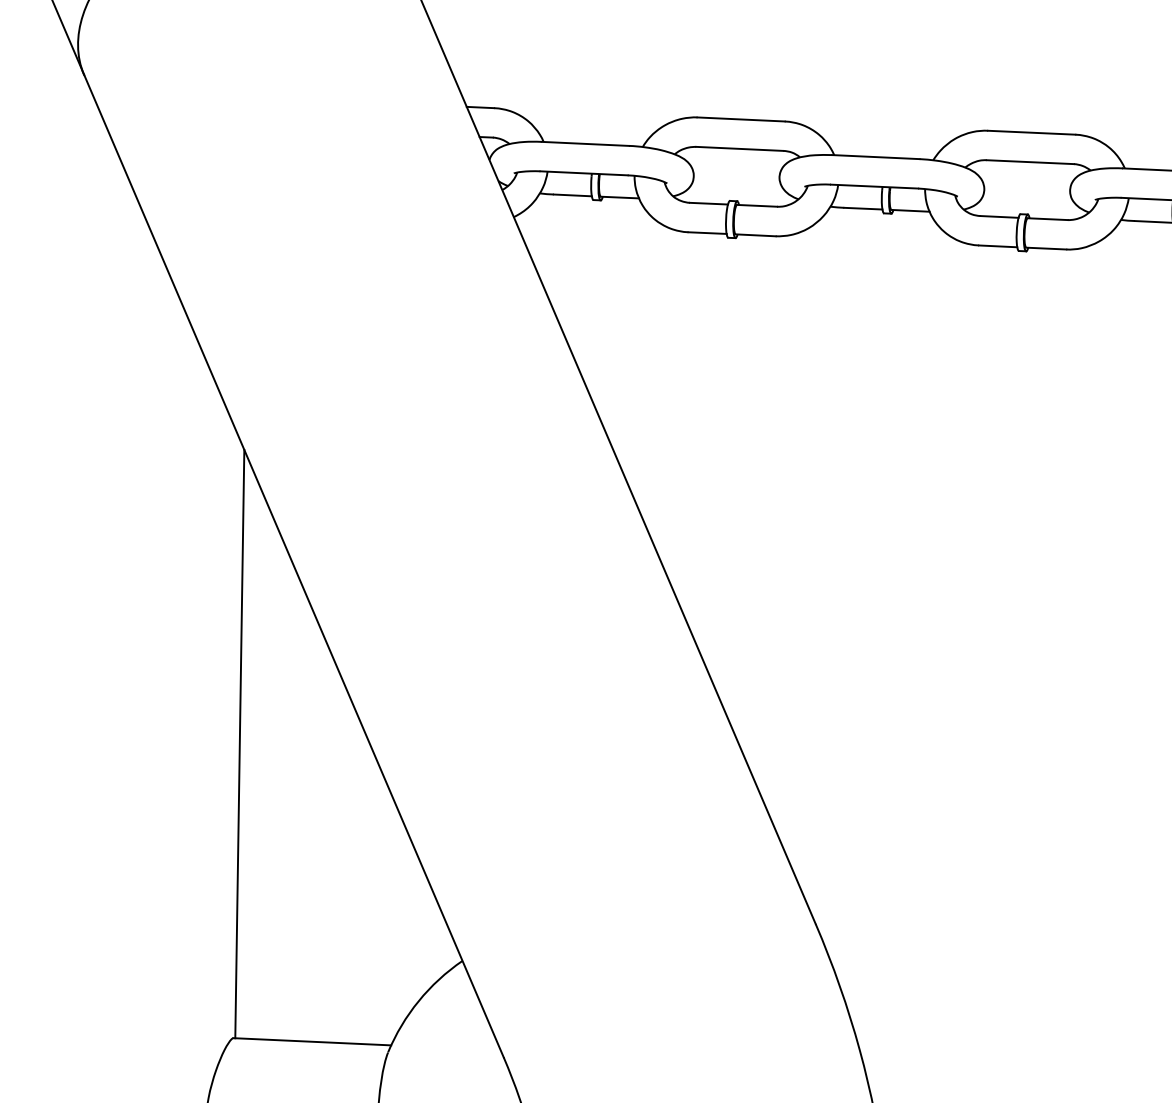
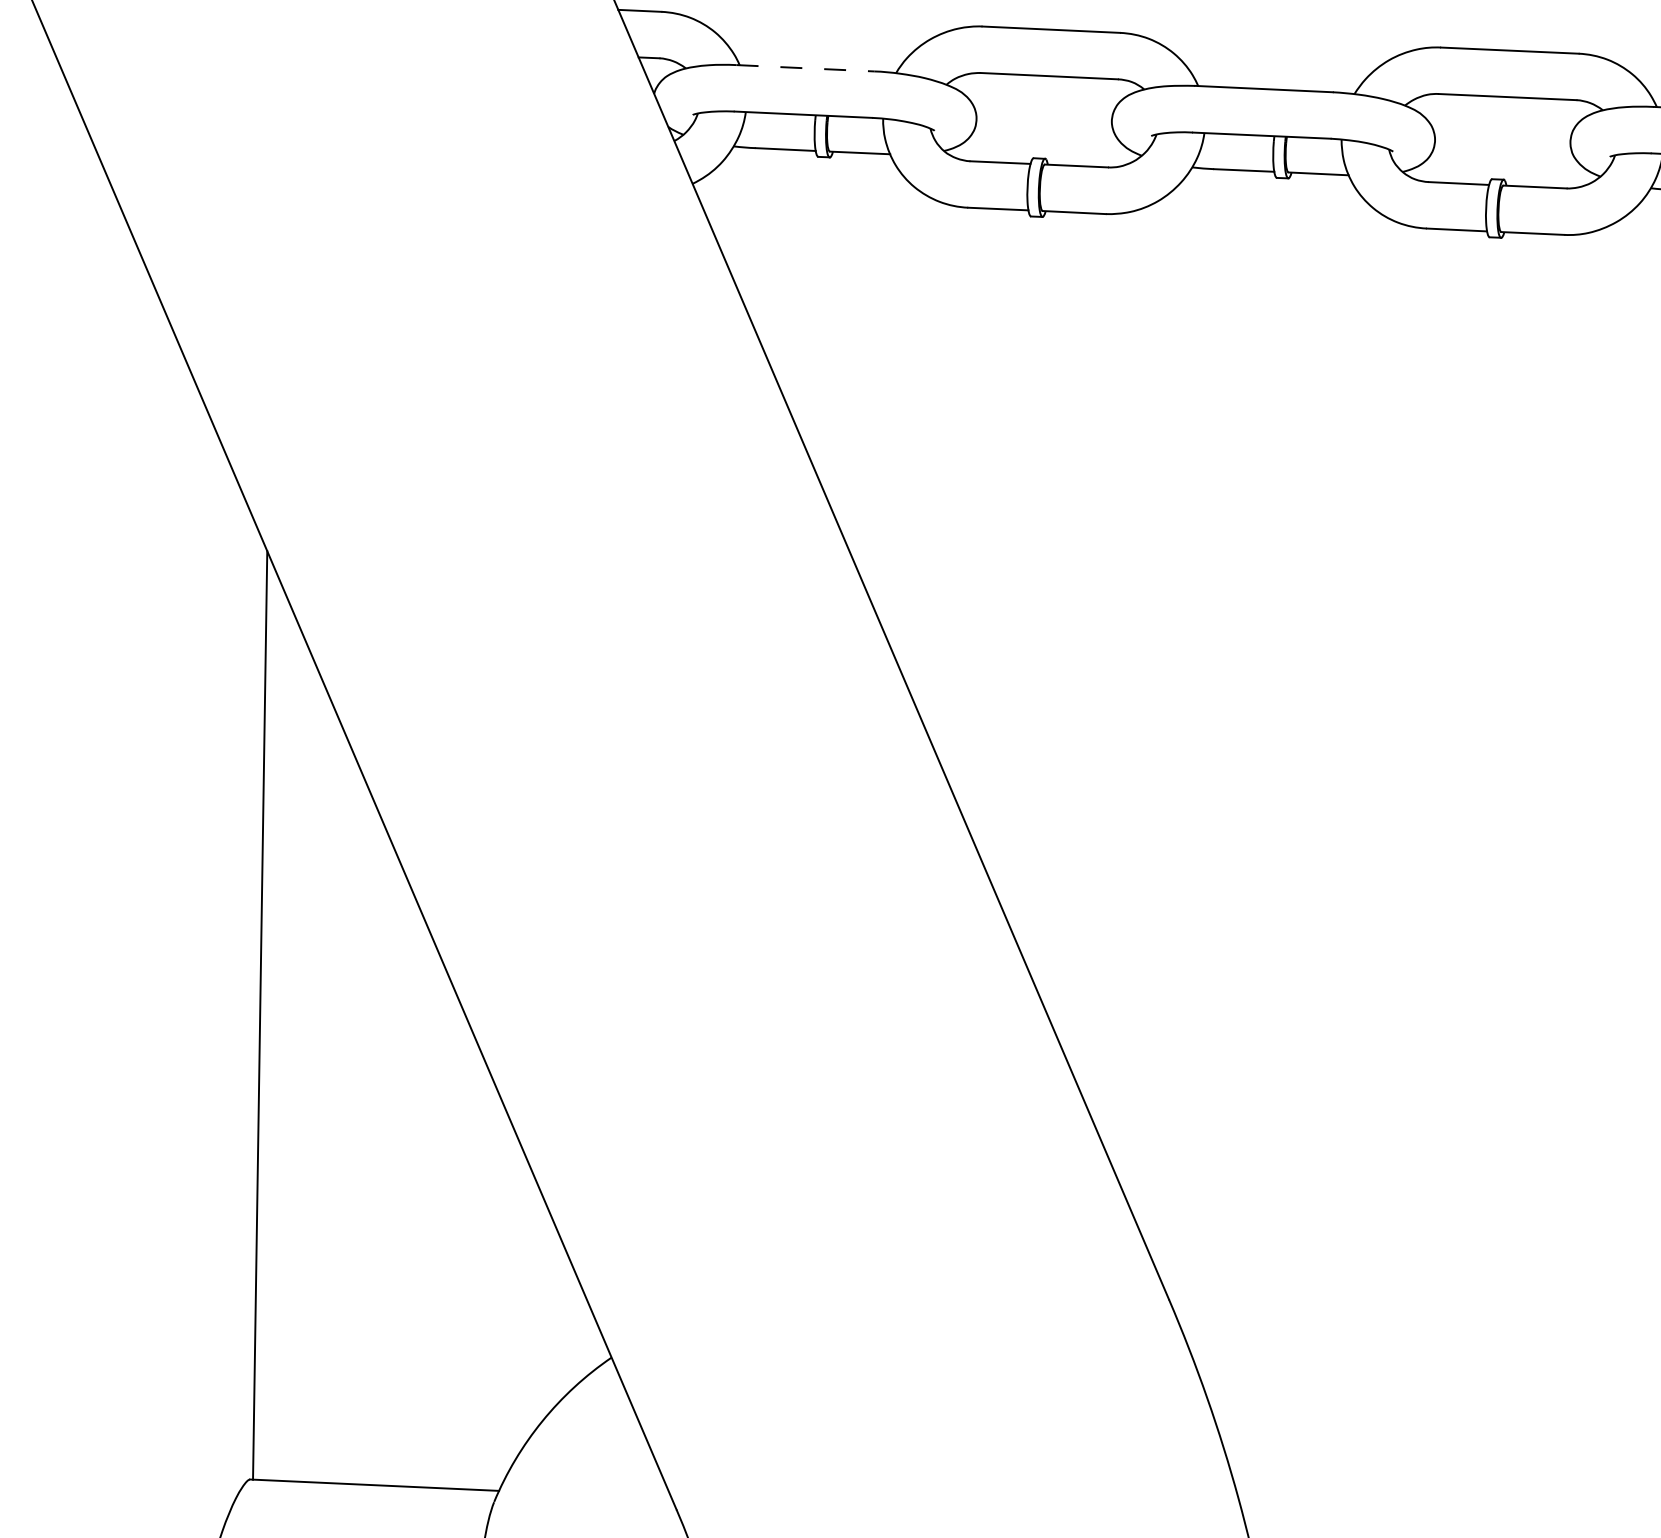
line: (585, 143) -> (805, 67), solid -> dashed

